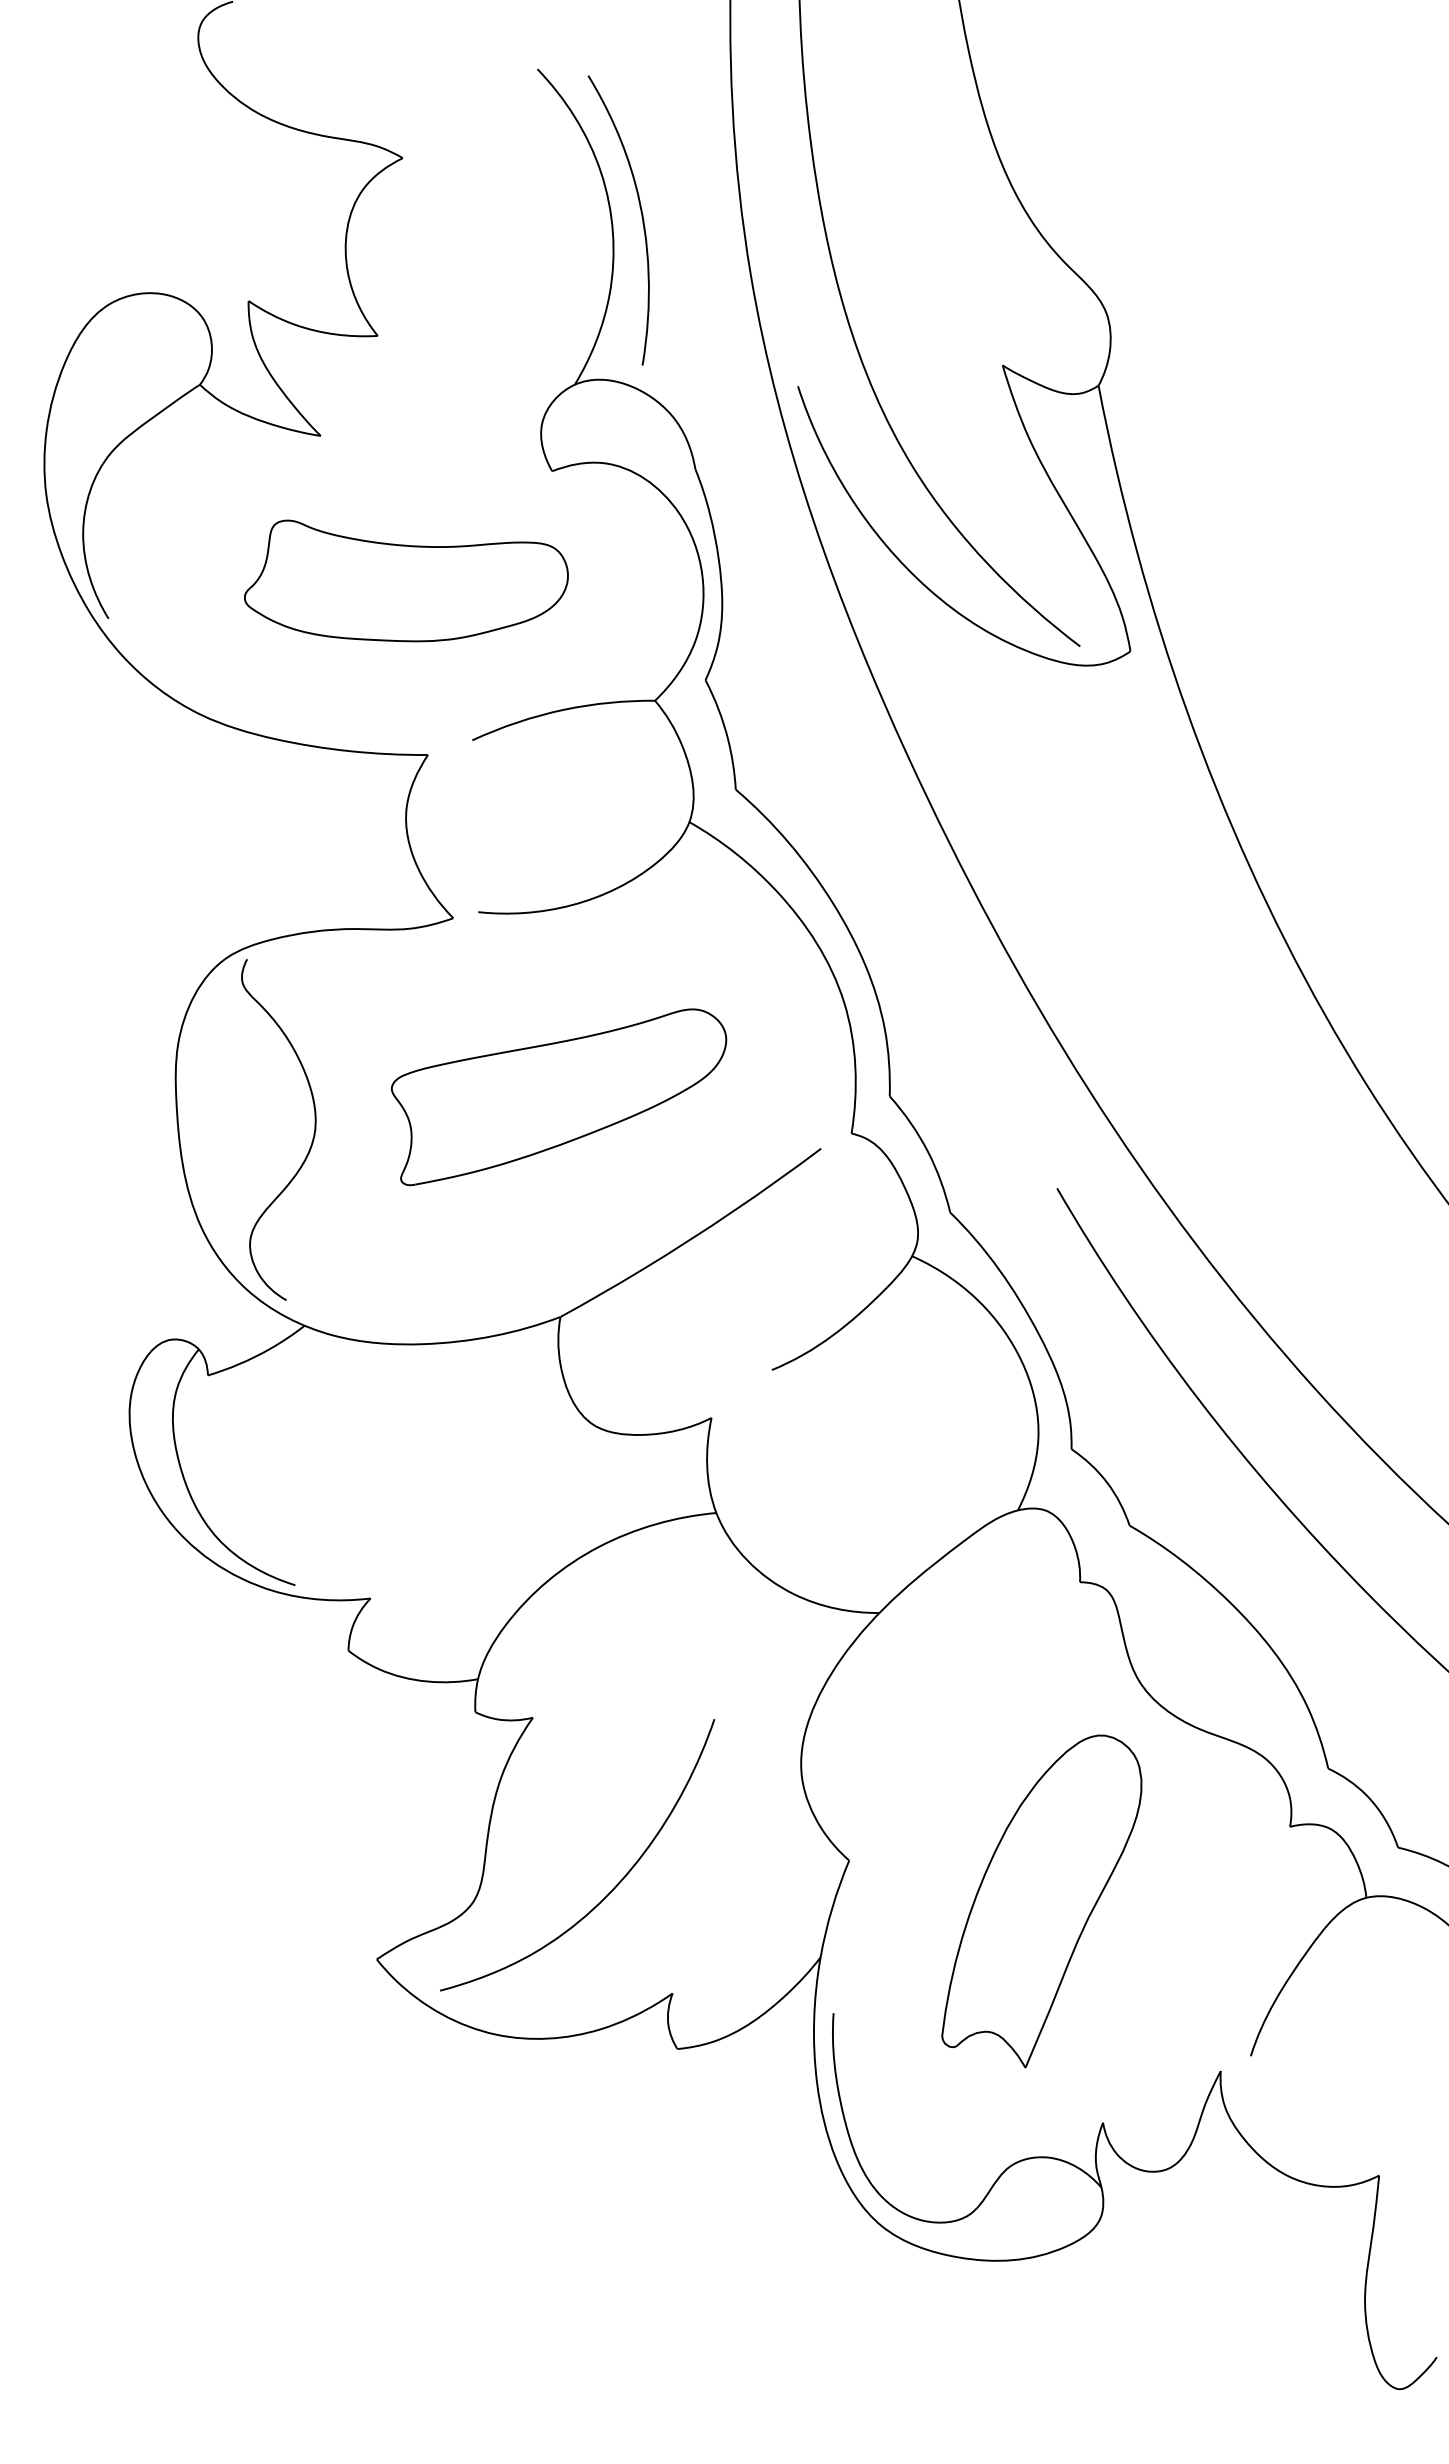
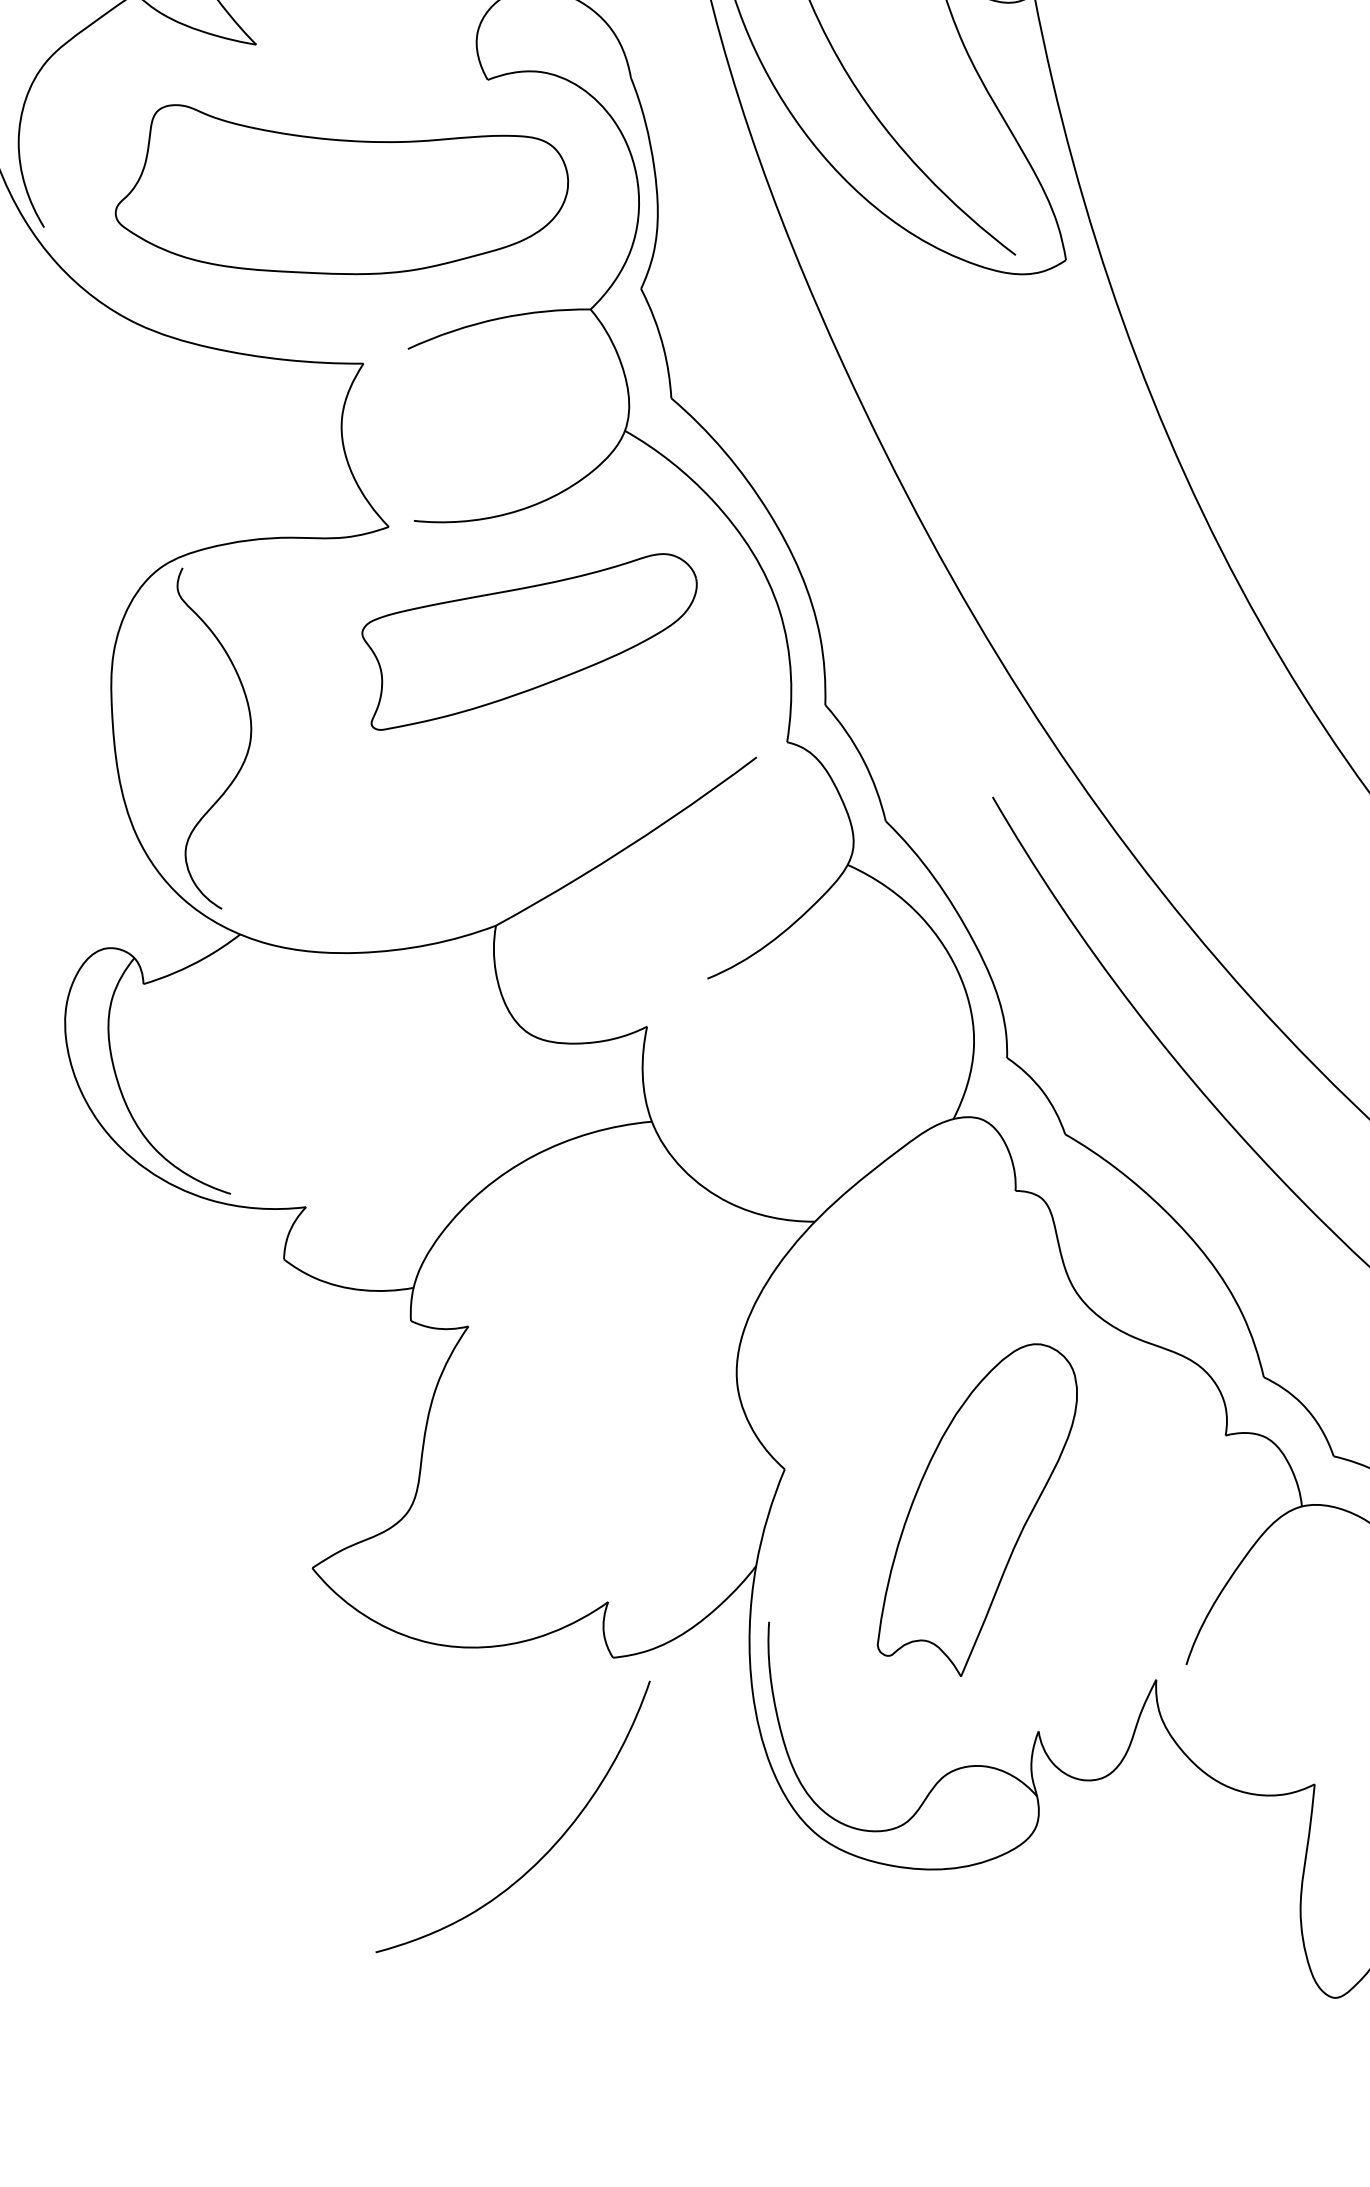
part: (406, 580) -> (342, 189), size x1.4
part: (559, 1097) -> (530, 642), moved
curve: (613, 1887) -> (549, 1849), moved

